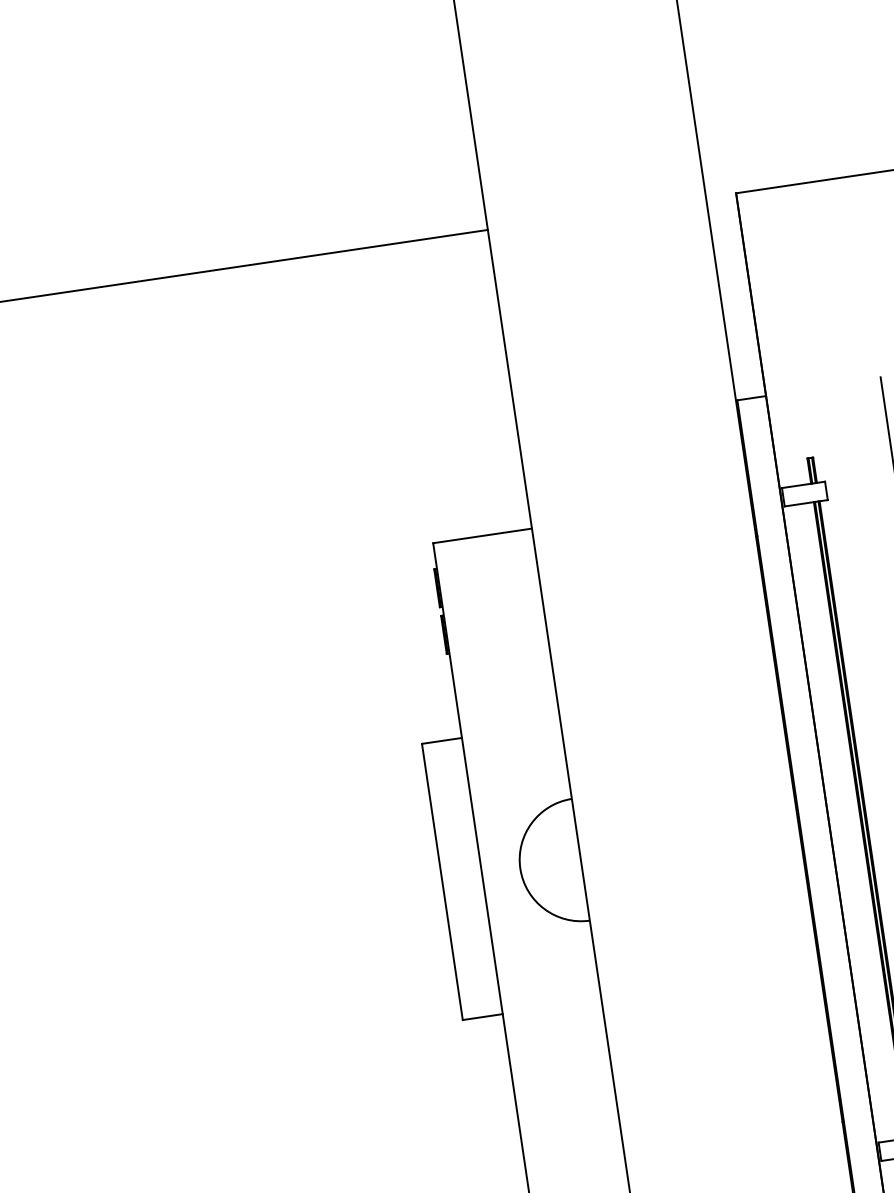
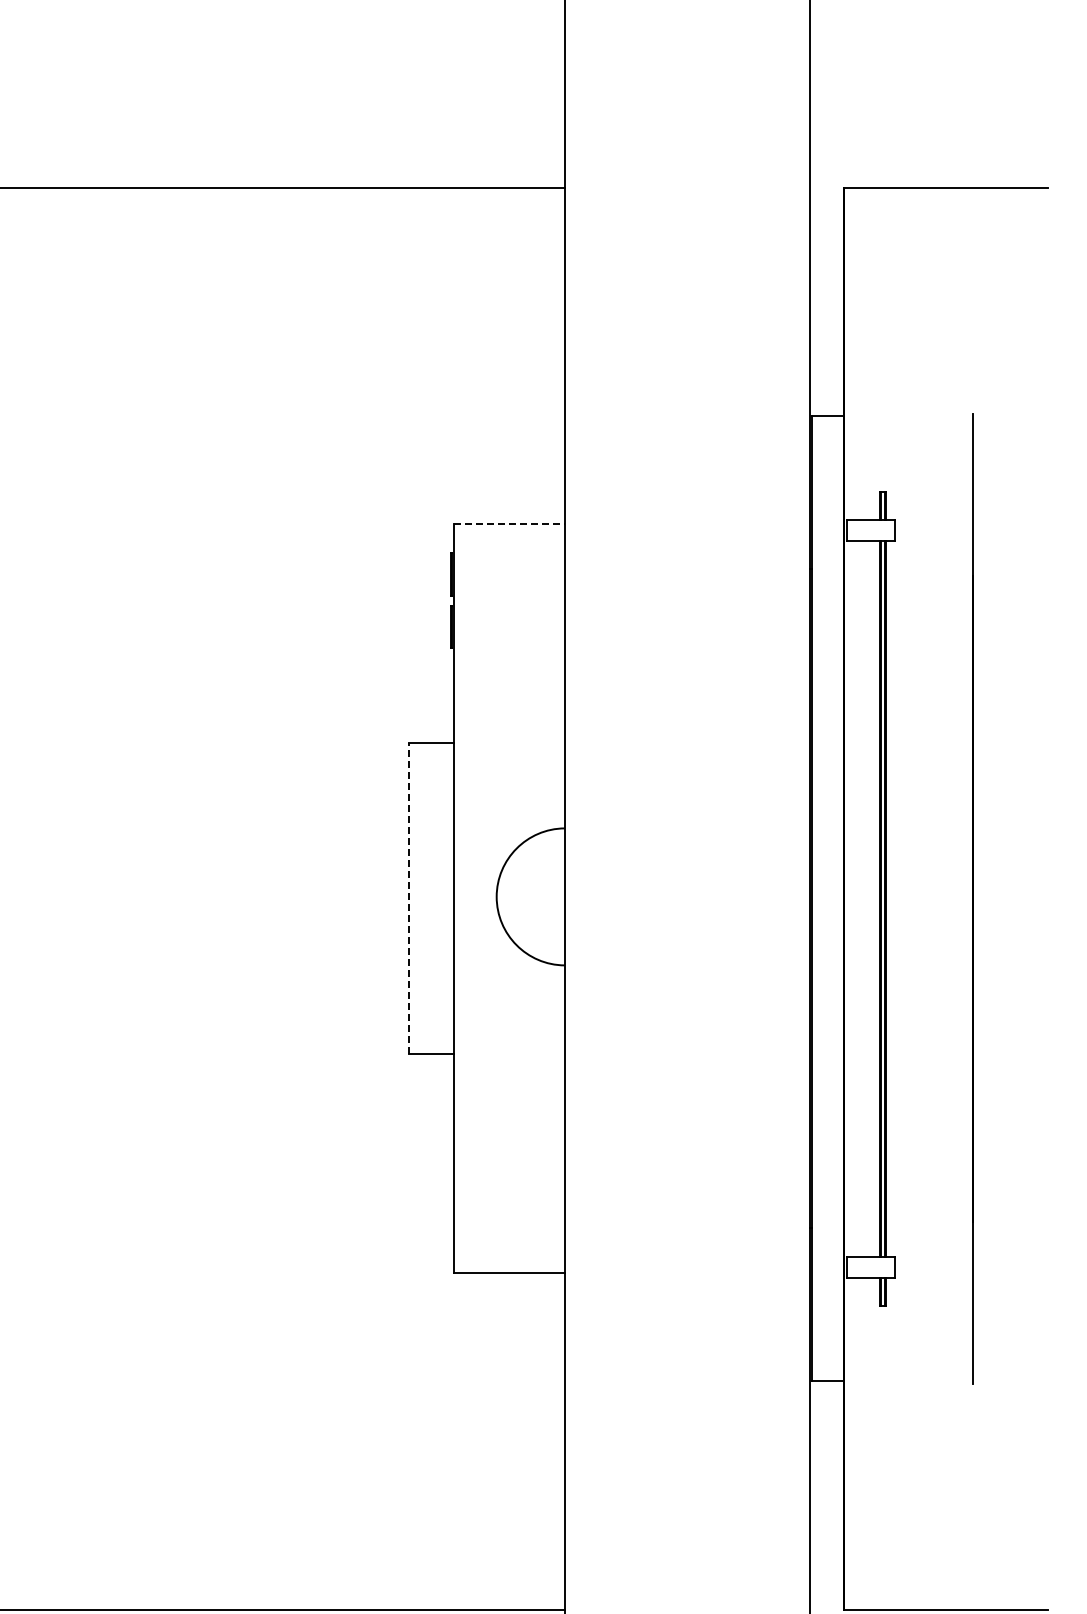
line: (482, 536) -> (509, 524), solid -> dashed
line: (442, 881) -> (408, 898), solid -> dashed

